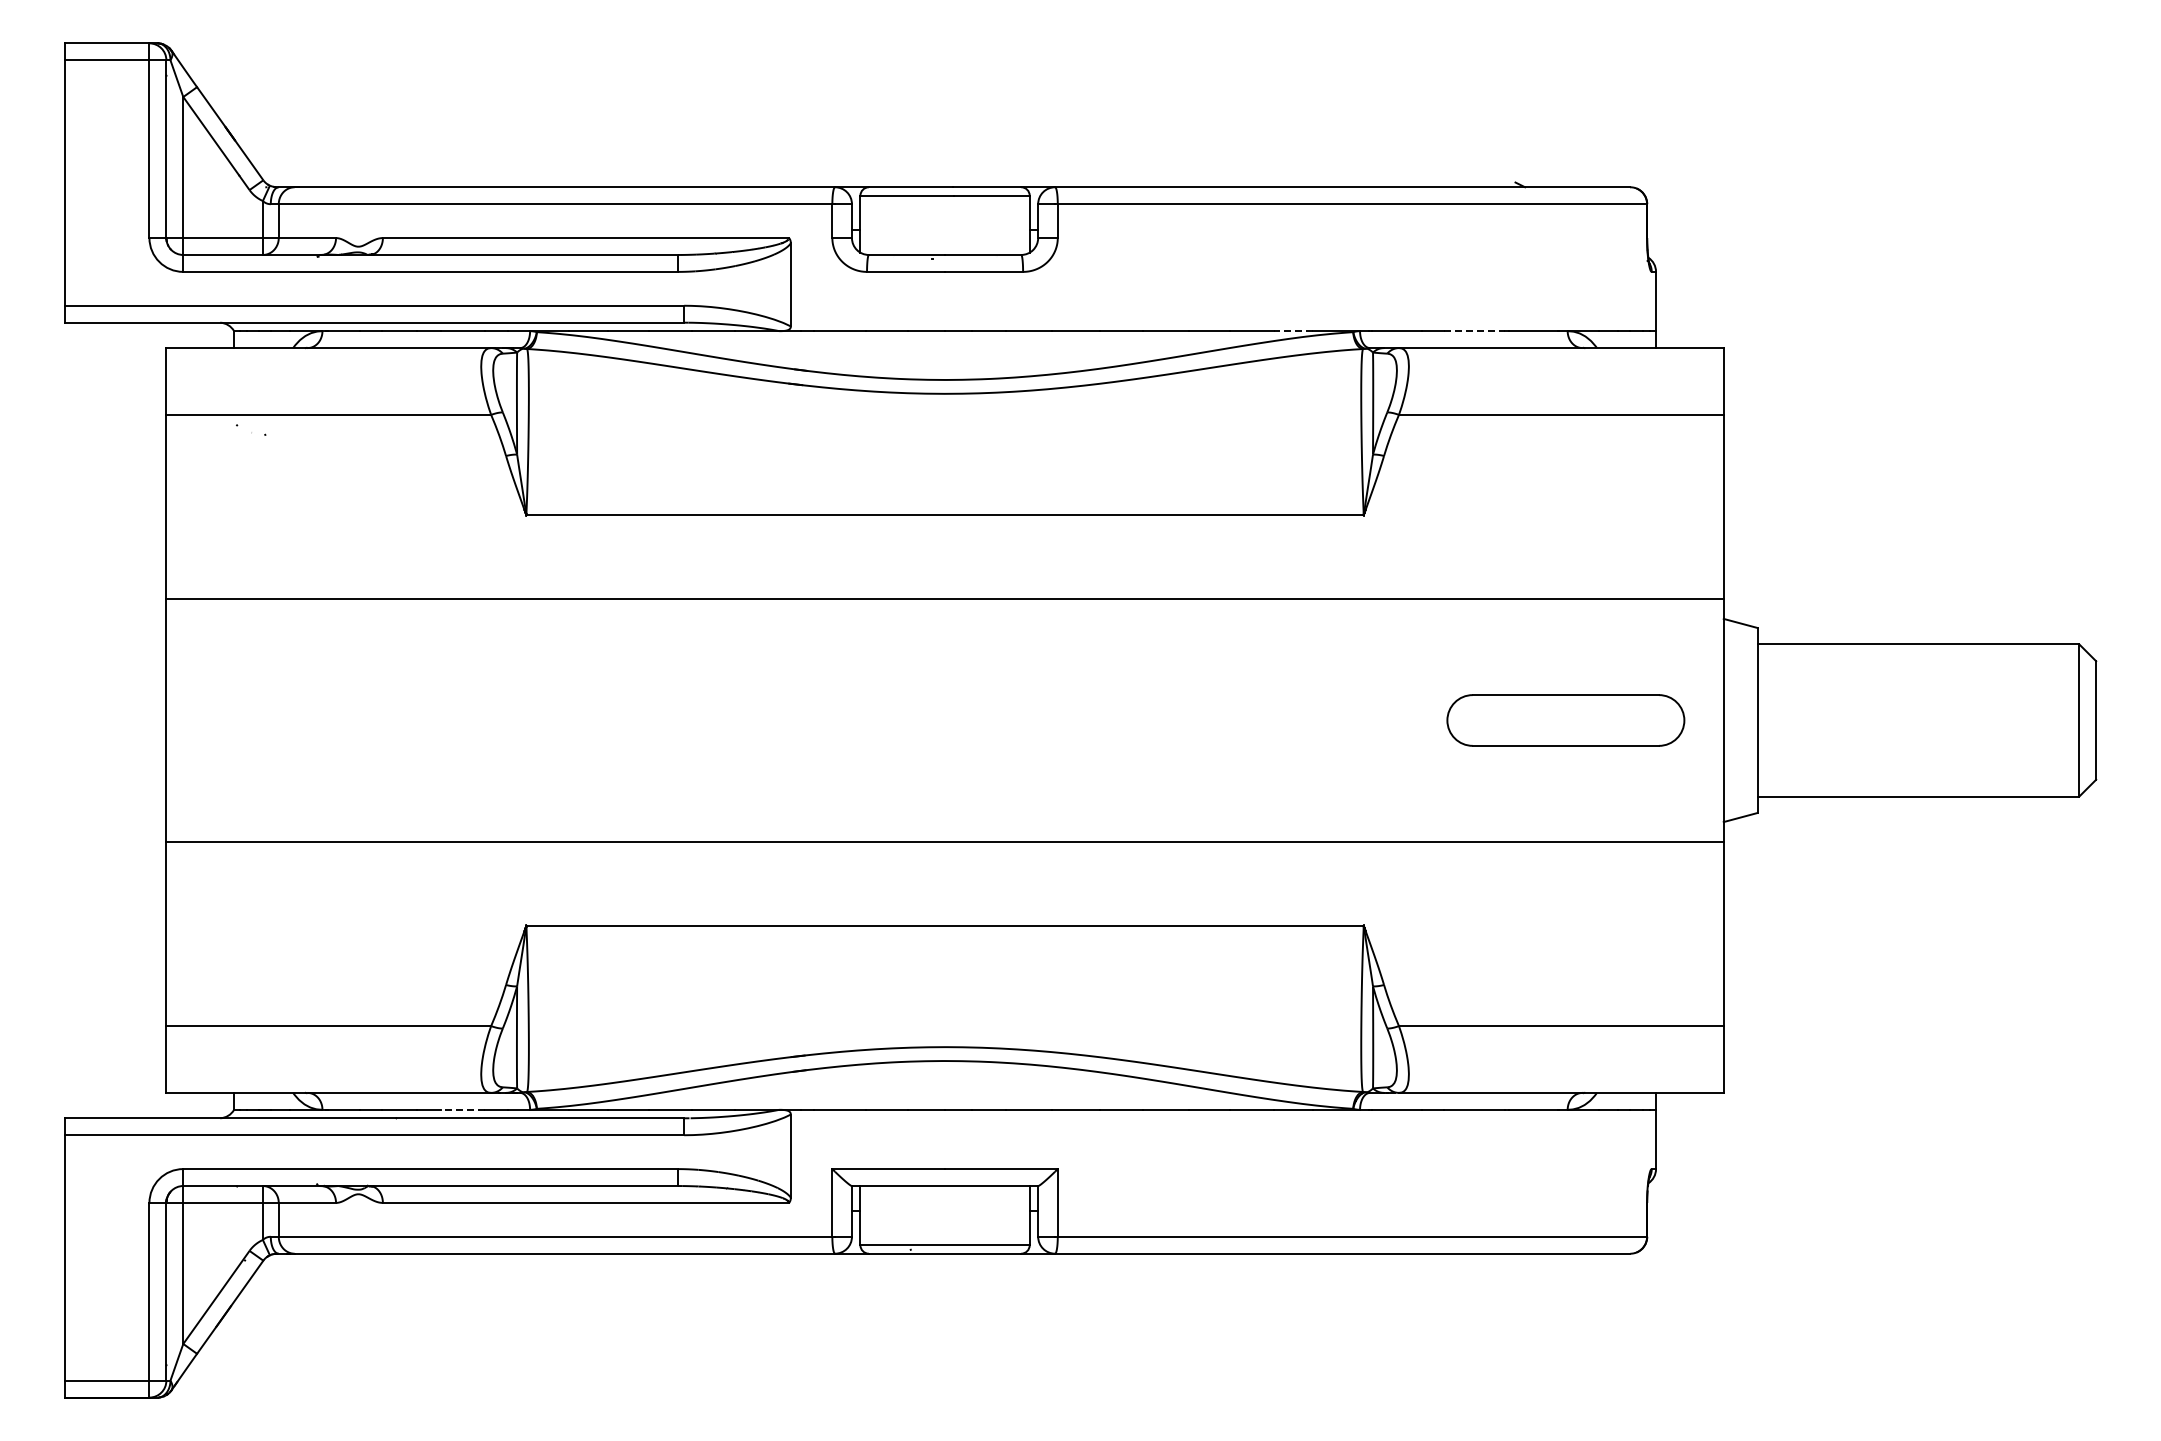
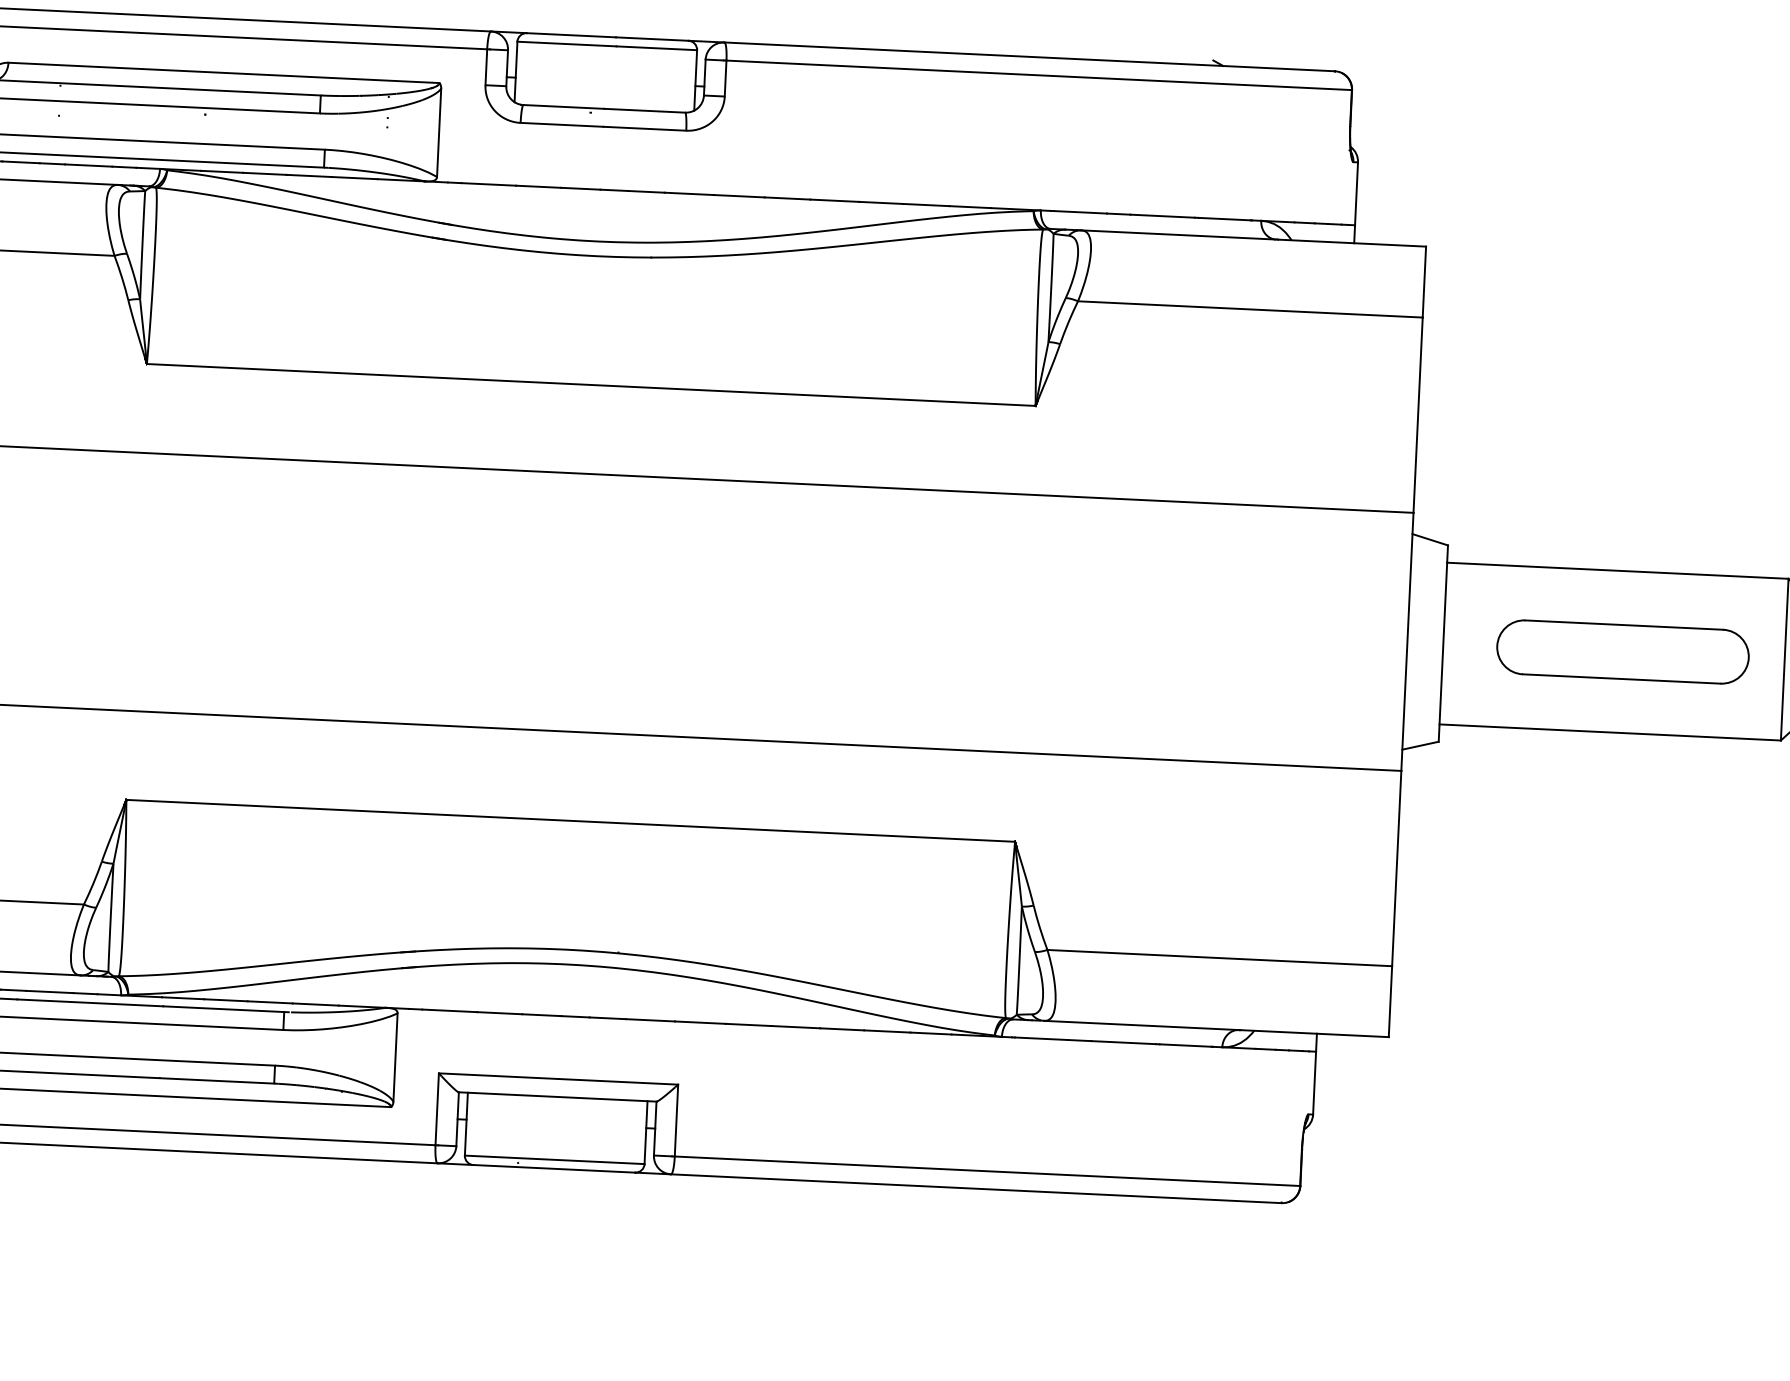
line: (1292, 331) -> (969, 207), dashed -> solid
line: (1475, 331) -> (1163, 216), dashed -> solid
part: (1565, 720) -> (1622, 652), moved
line: (462, 1109) -> (49, 991), dashed -> solid

